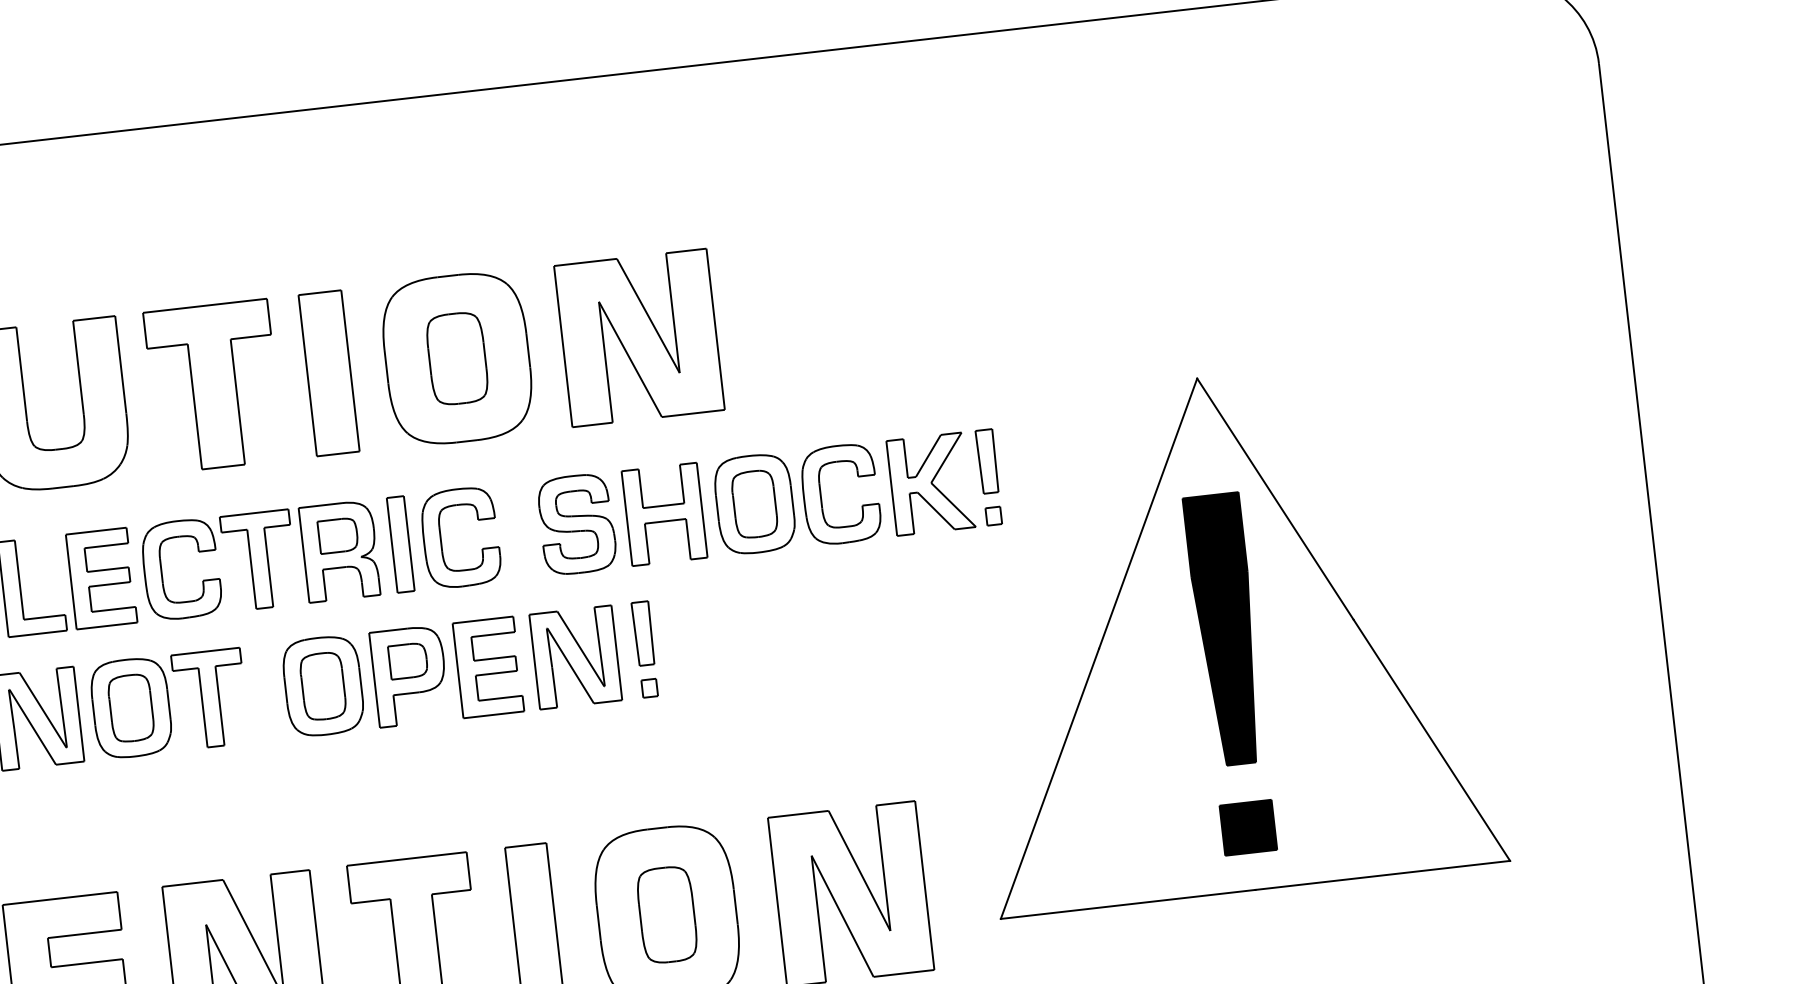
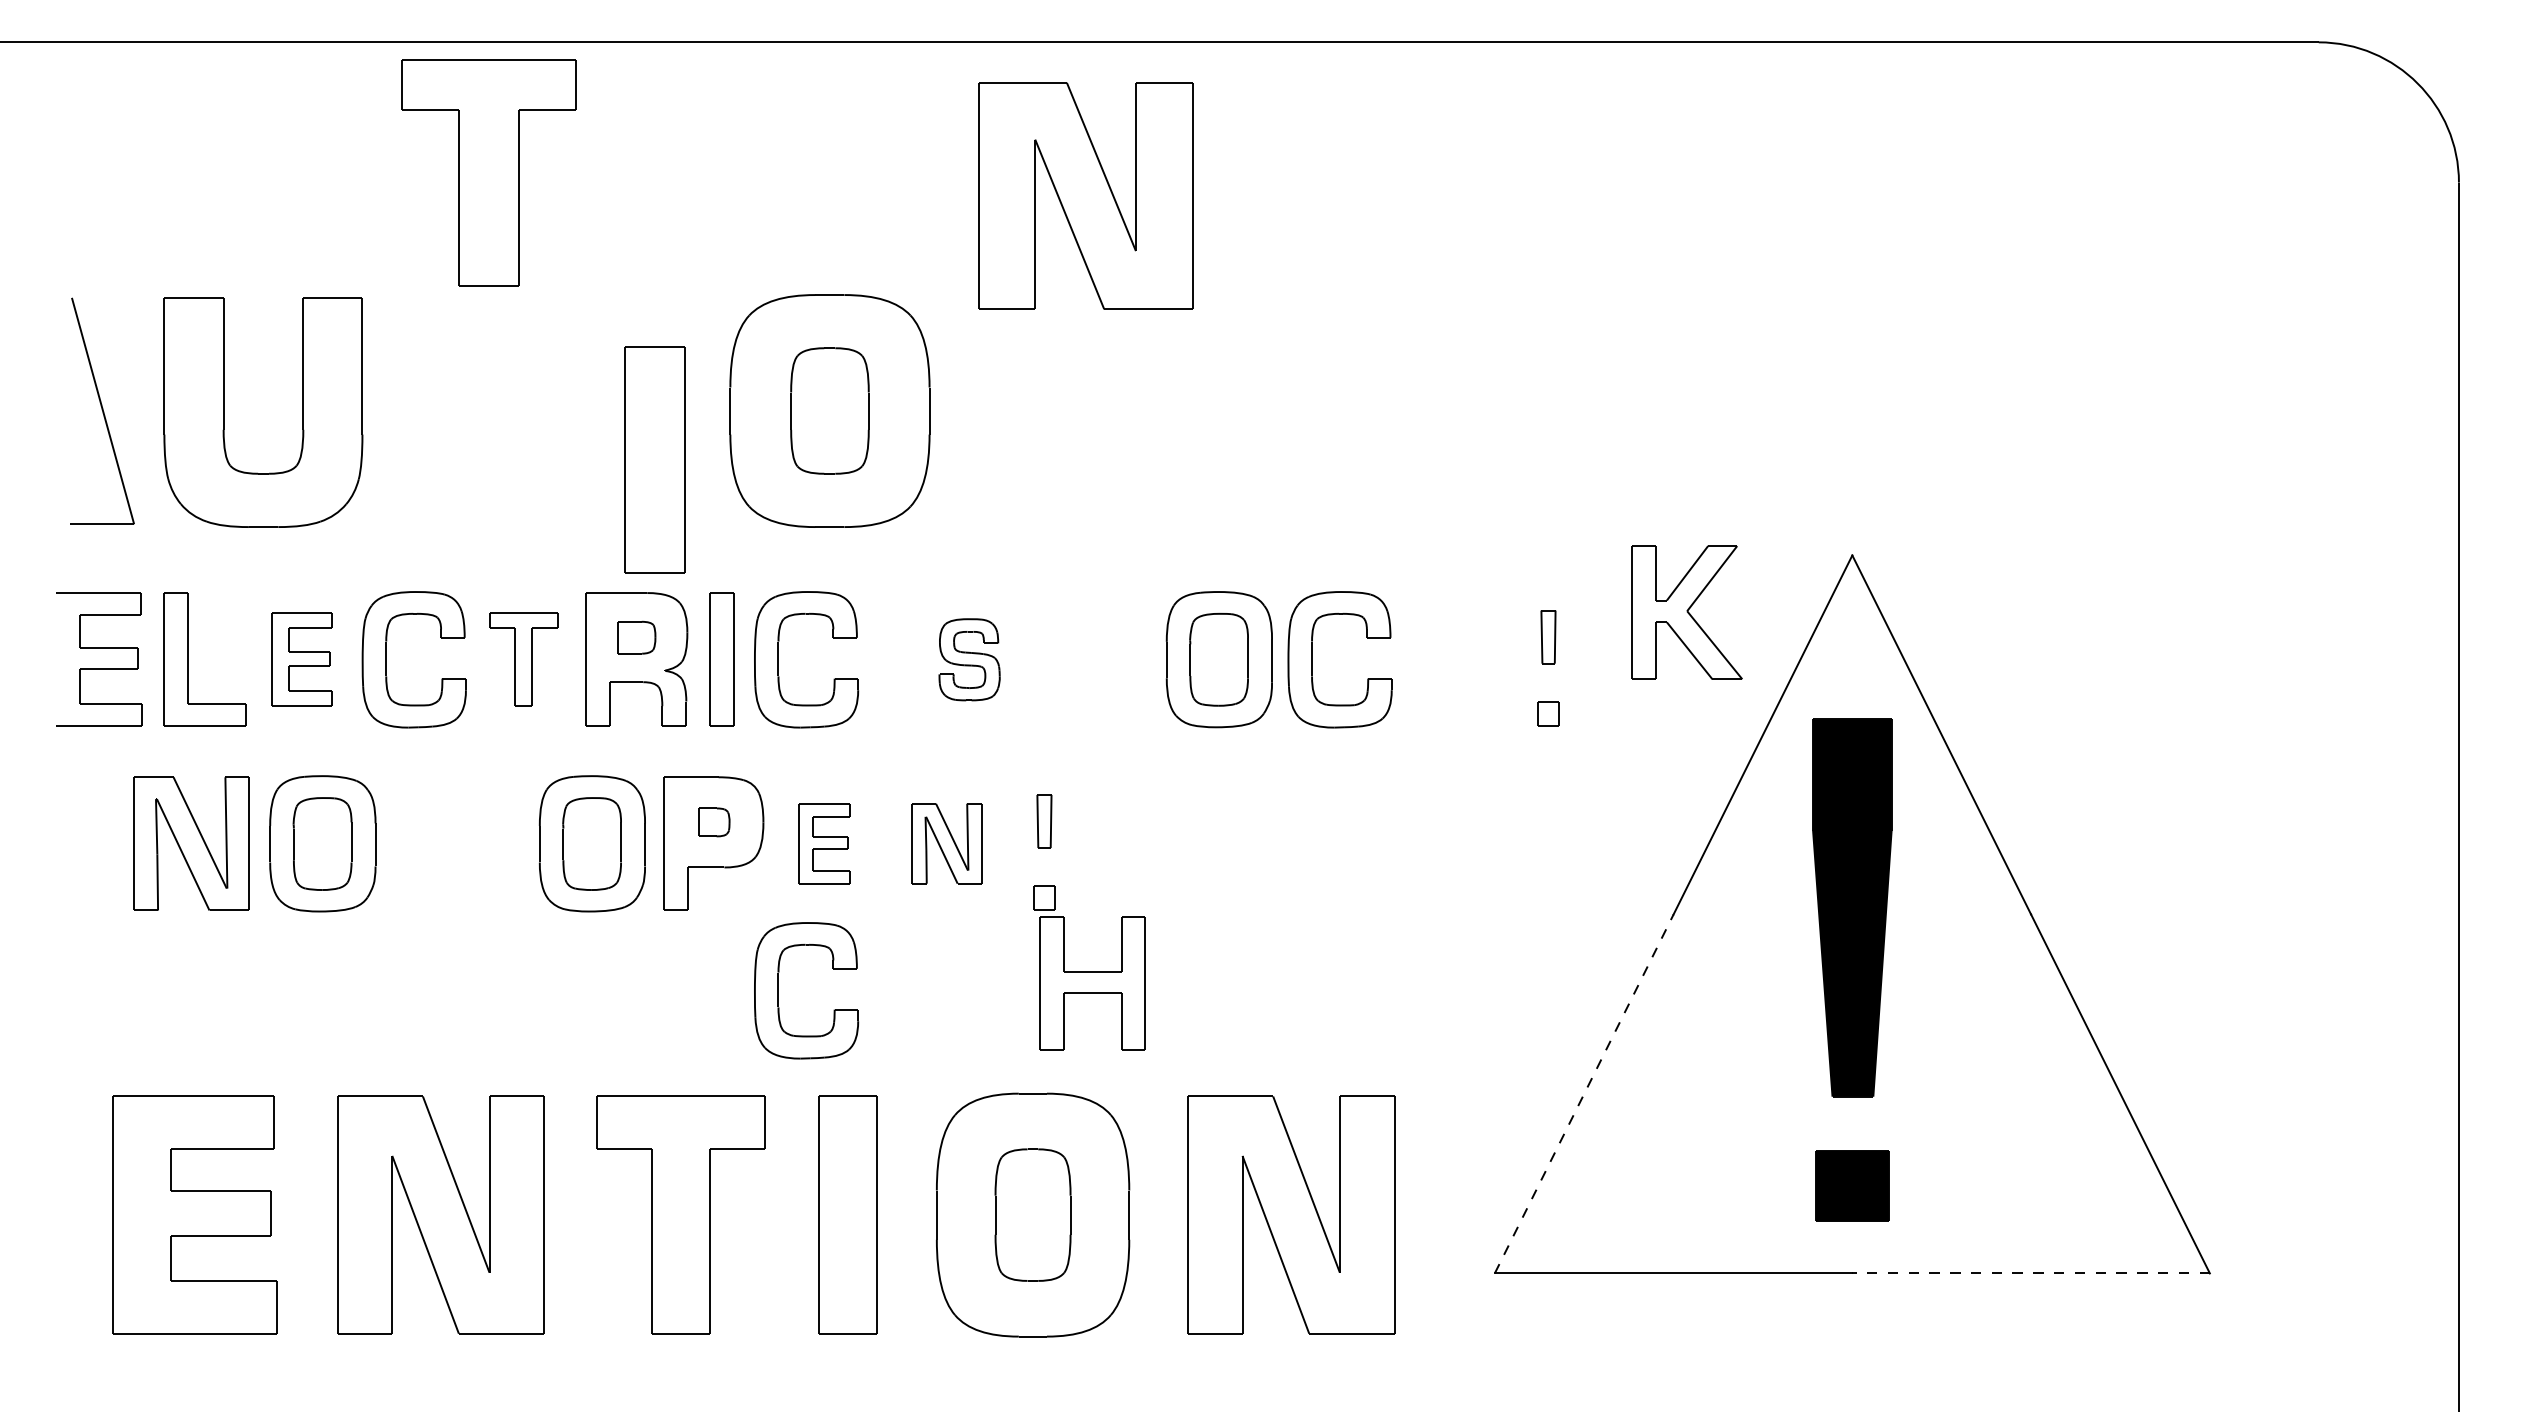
part: (639, 337) -> (1085, 195), moved
part: (328, 372) -> (654, 459), moved
part: (214, 386) -> (488, 172), moved
part: (987, 460) -> (1548, 636), size x0.6
part: (930, 483) -> (1686, 612), moved
part: (664, 514) -> (1092, 983), moved
part: (576, 524) -> (969, 659), size x0.6
part: (337, 535) -> (636, 637), size x0.7
part: (259, 560) -> (523, 659), size x0.7
part: (101, 578) -> (301, 659), size x0.7
part: (643, 633) -> (1044, 821), size x0.6
part: (575, 657) -> (946, 843), size x0.6
part: (407, 661) -> (713, 822), size x0.6
part: (488, 667) -> (824, 843), size x0.6
part: (210, 698) -> (434, 843), removed
part: (467, 775) -> (778, 990), added
line: (1050, 783) -> (1584, 1093), solid -> dashed
line: (1383, 875) -> (2031, 1273), solid -> dashed

